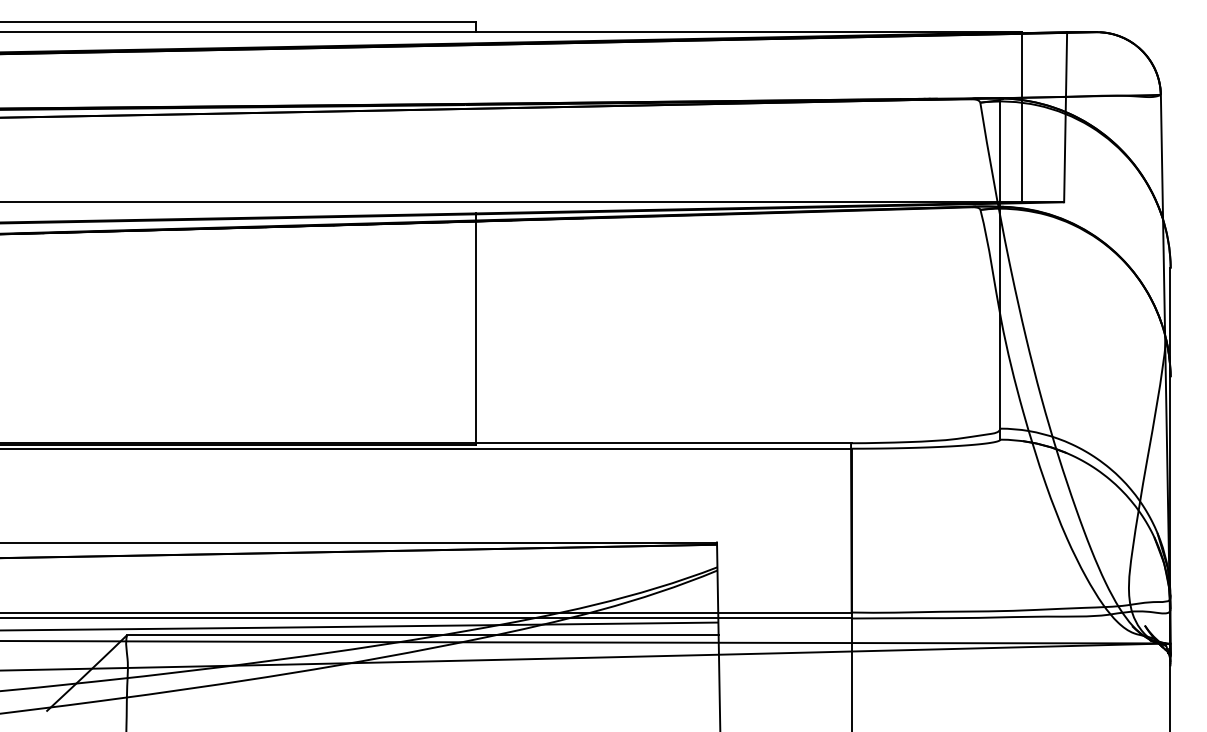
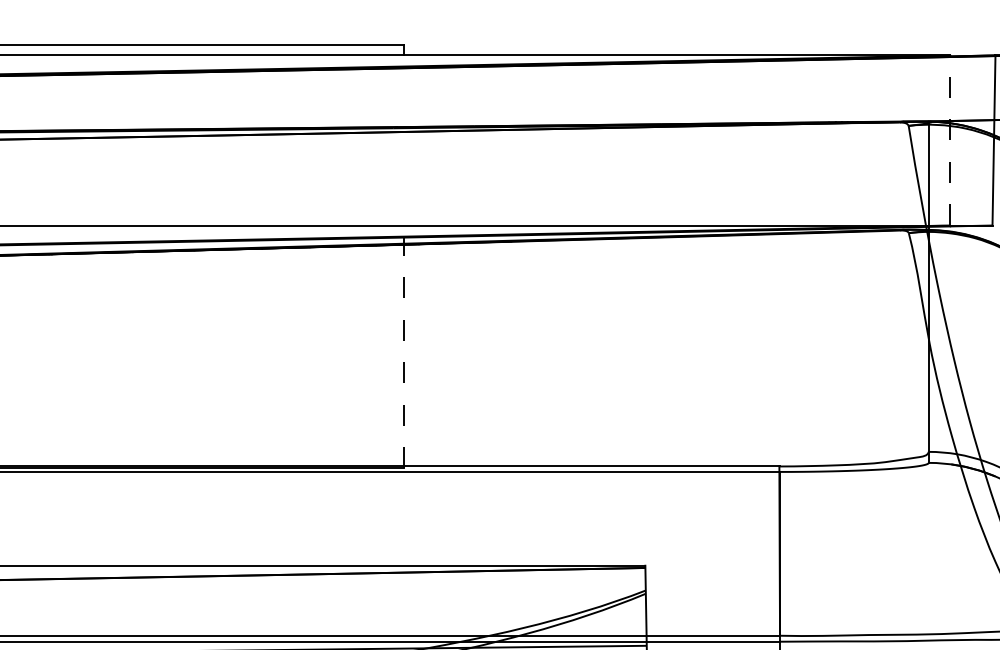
line: (1021, 116) -> (949, 139), solid -> dashed
line: (475, 329) -> (403, 352), solid -> dashed

